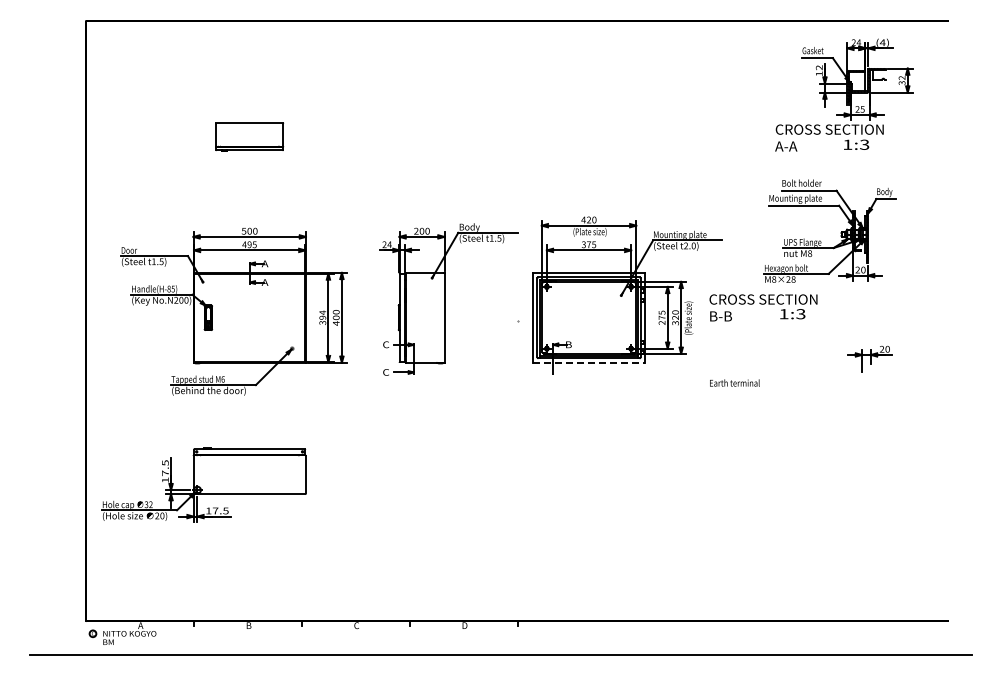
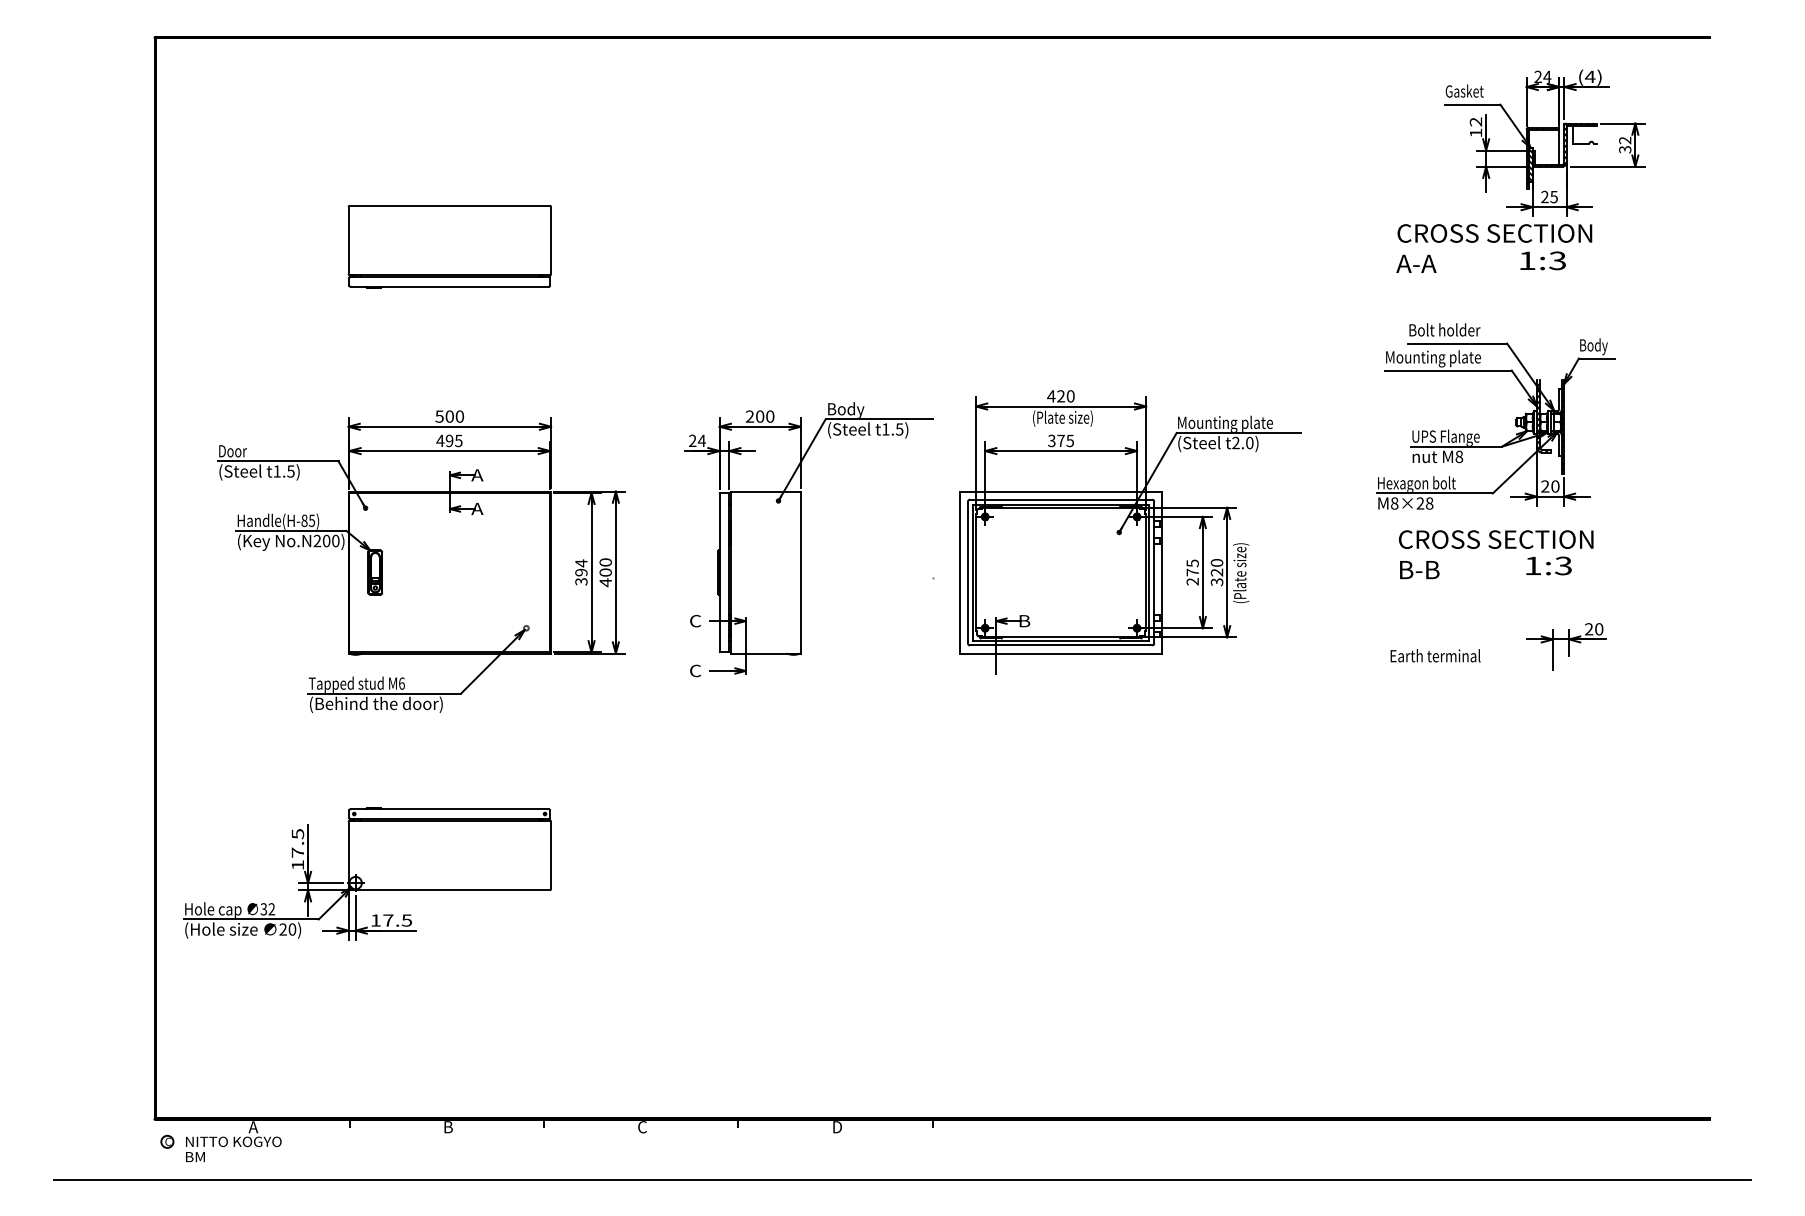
part: (249, 136) -> (449, 245), size x1.67
text: (763, 307) -> (1496, 553), moved
line: (589, 362) -> (1061, 653), dashed -> solid
text: (734, 382) -> (1434, 654), moved

